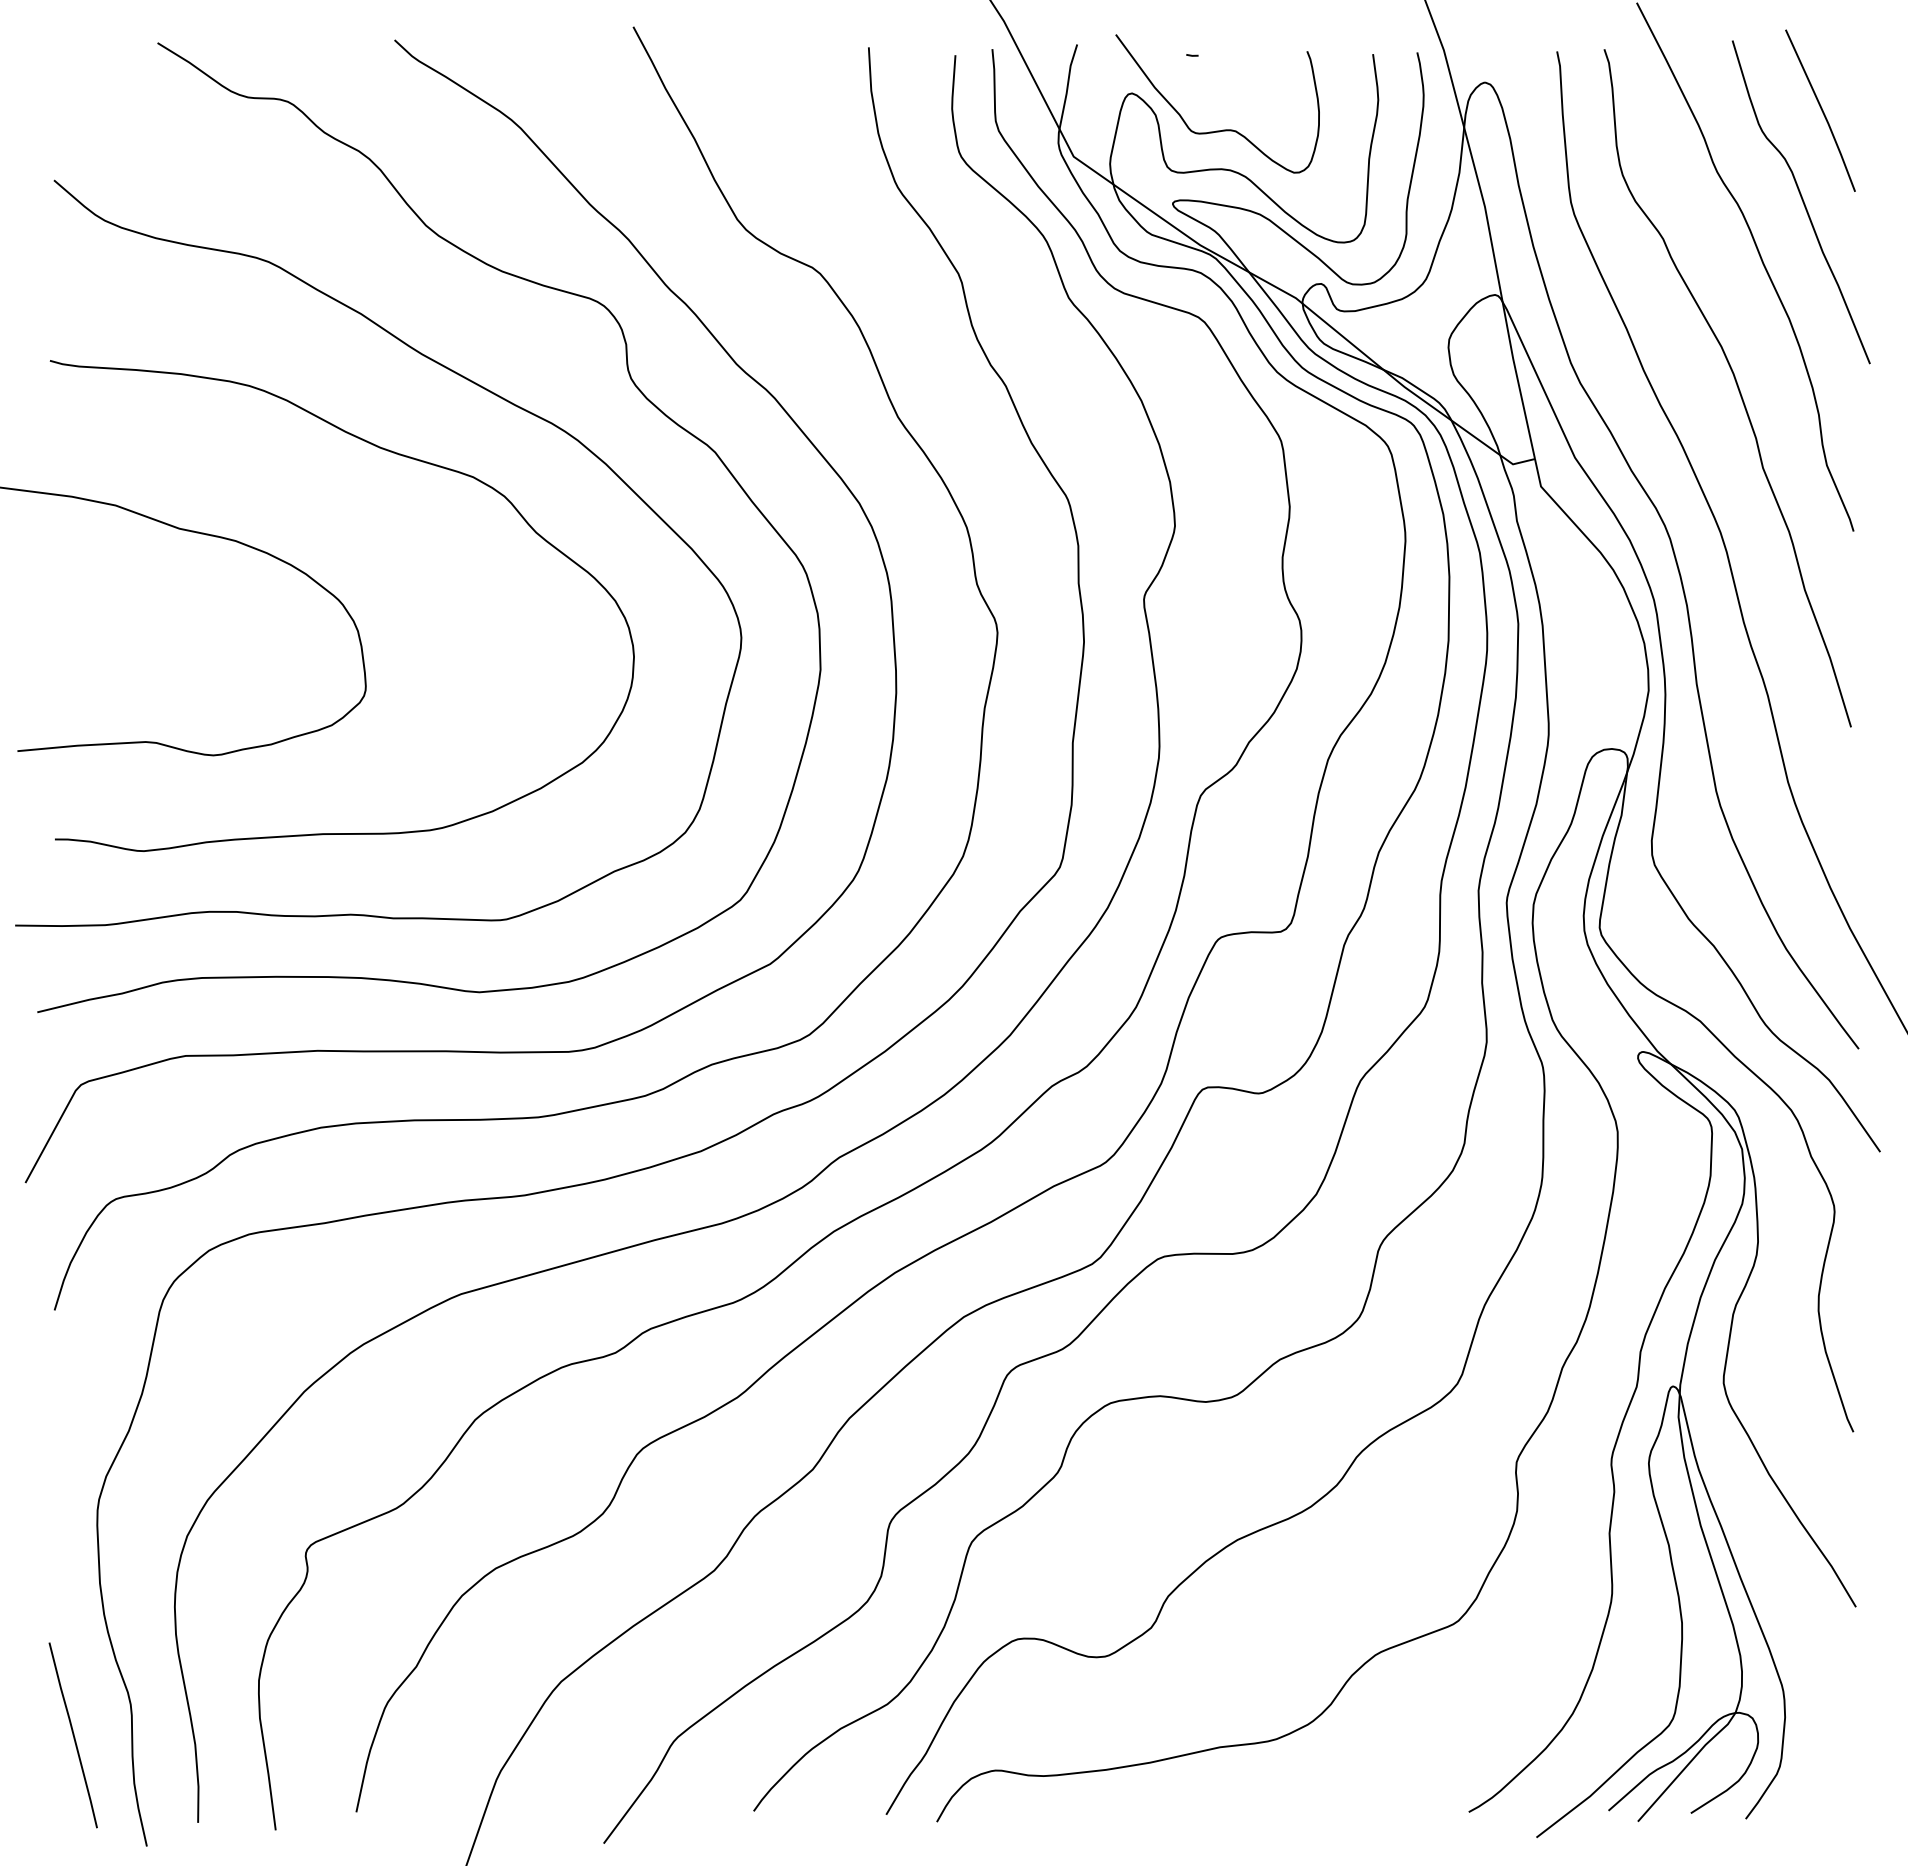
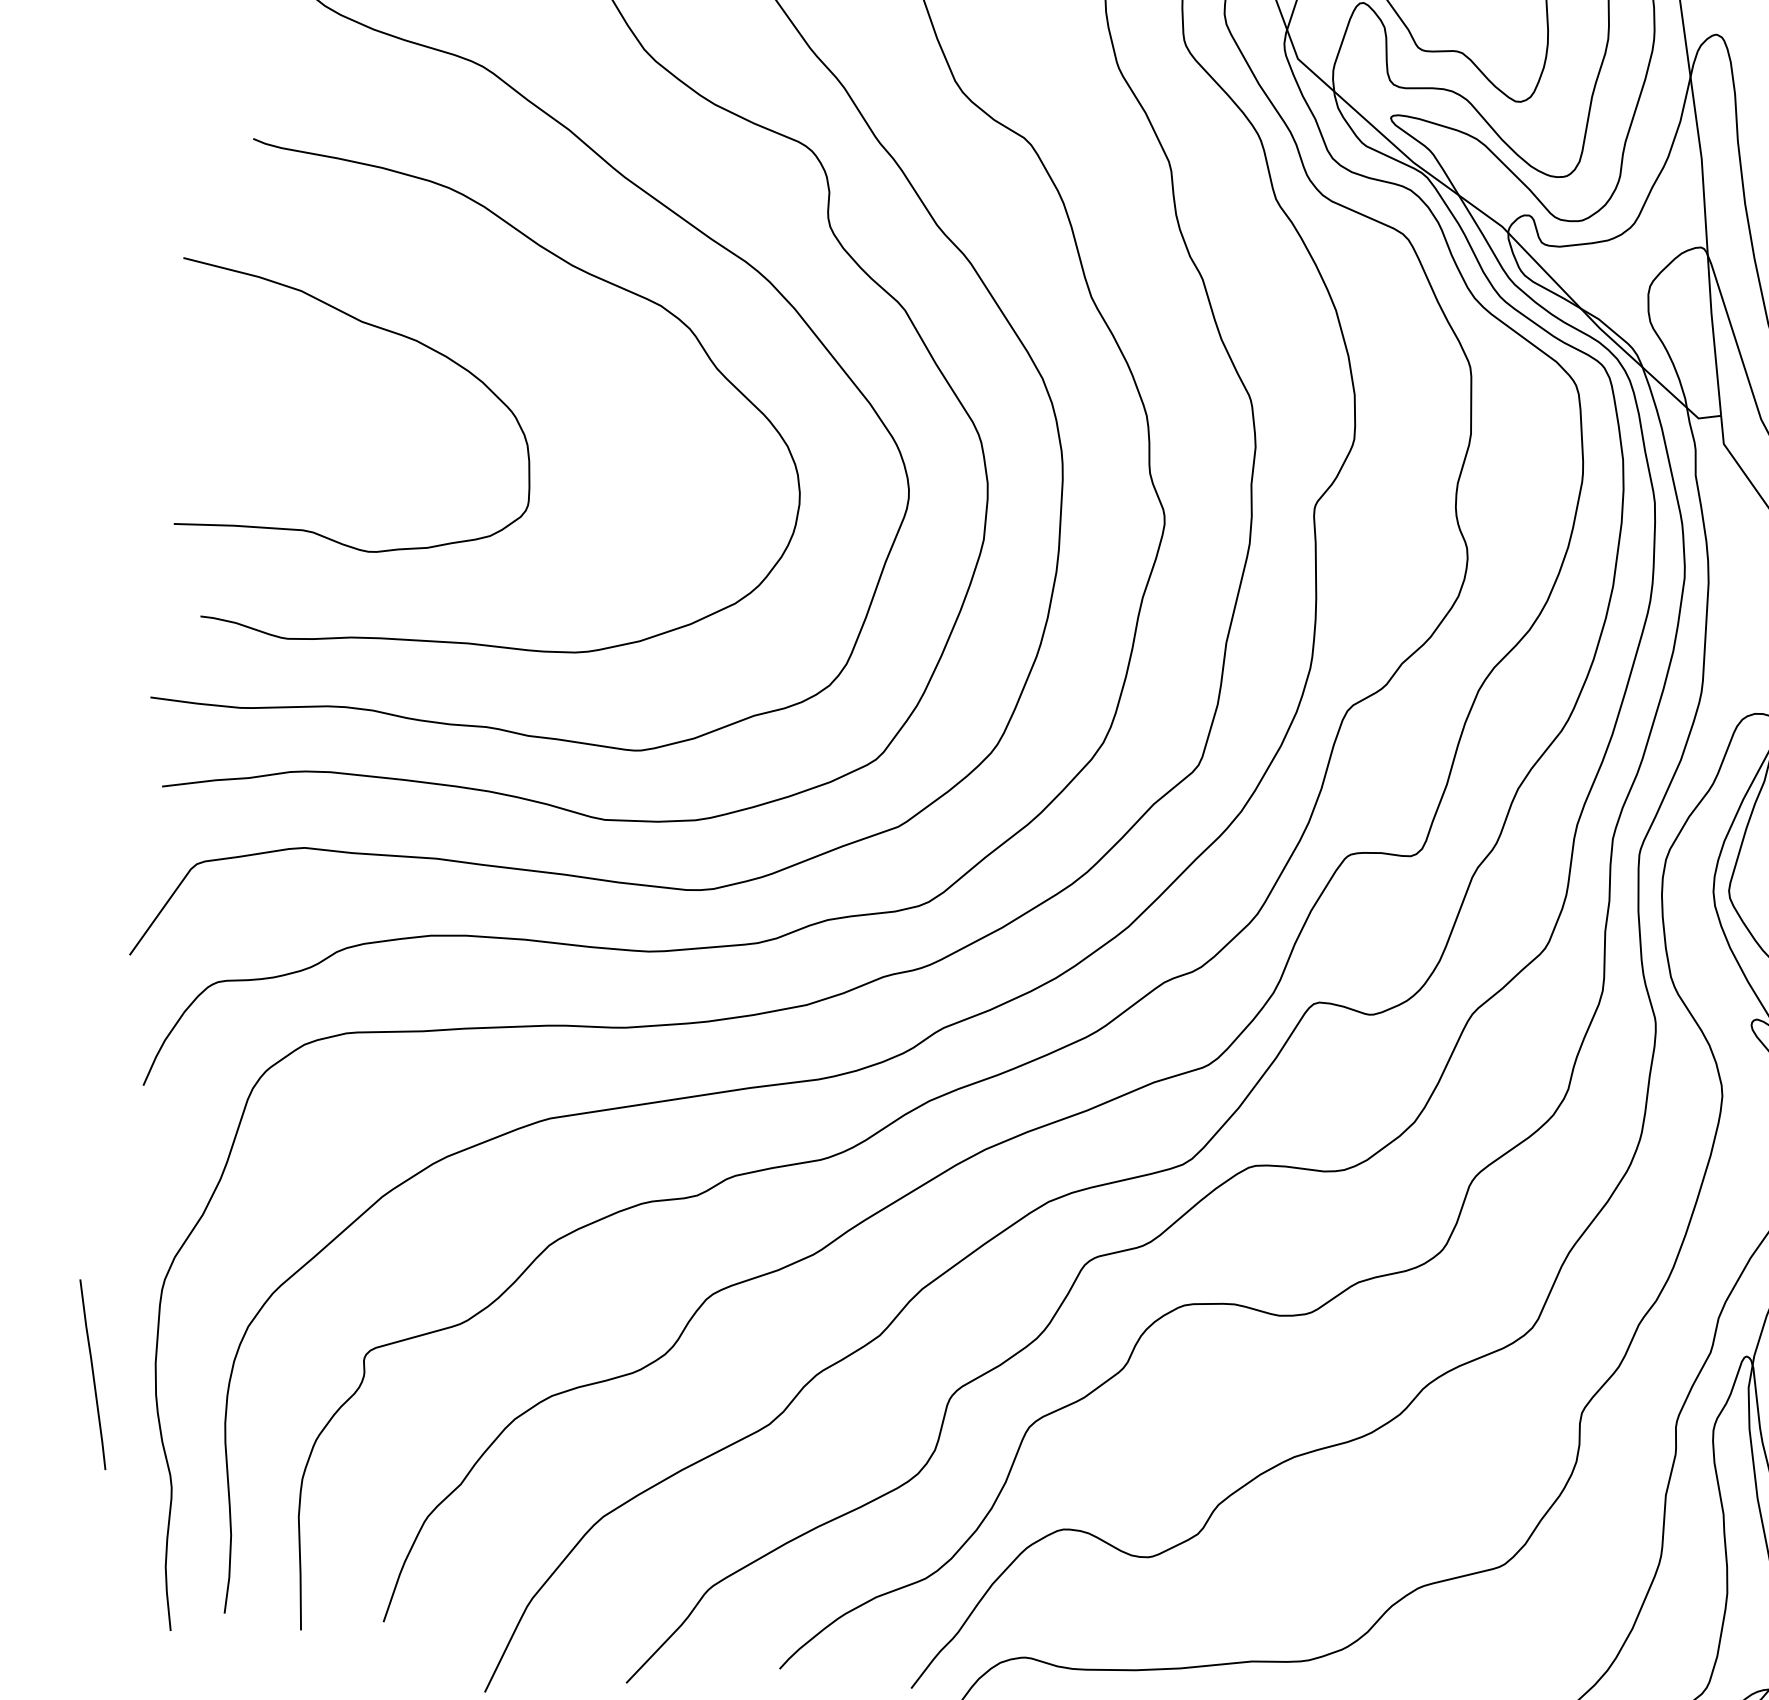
line: (72, 1735) -> (92, 1374), moved

